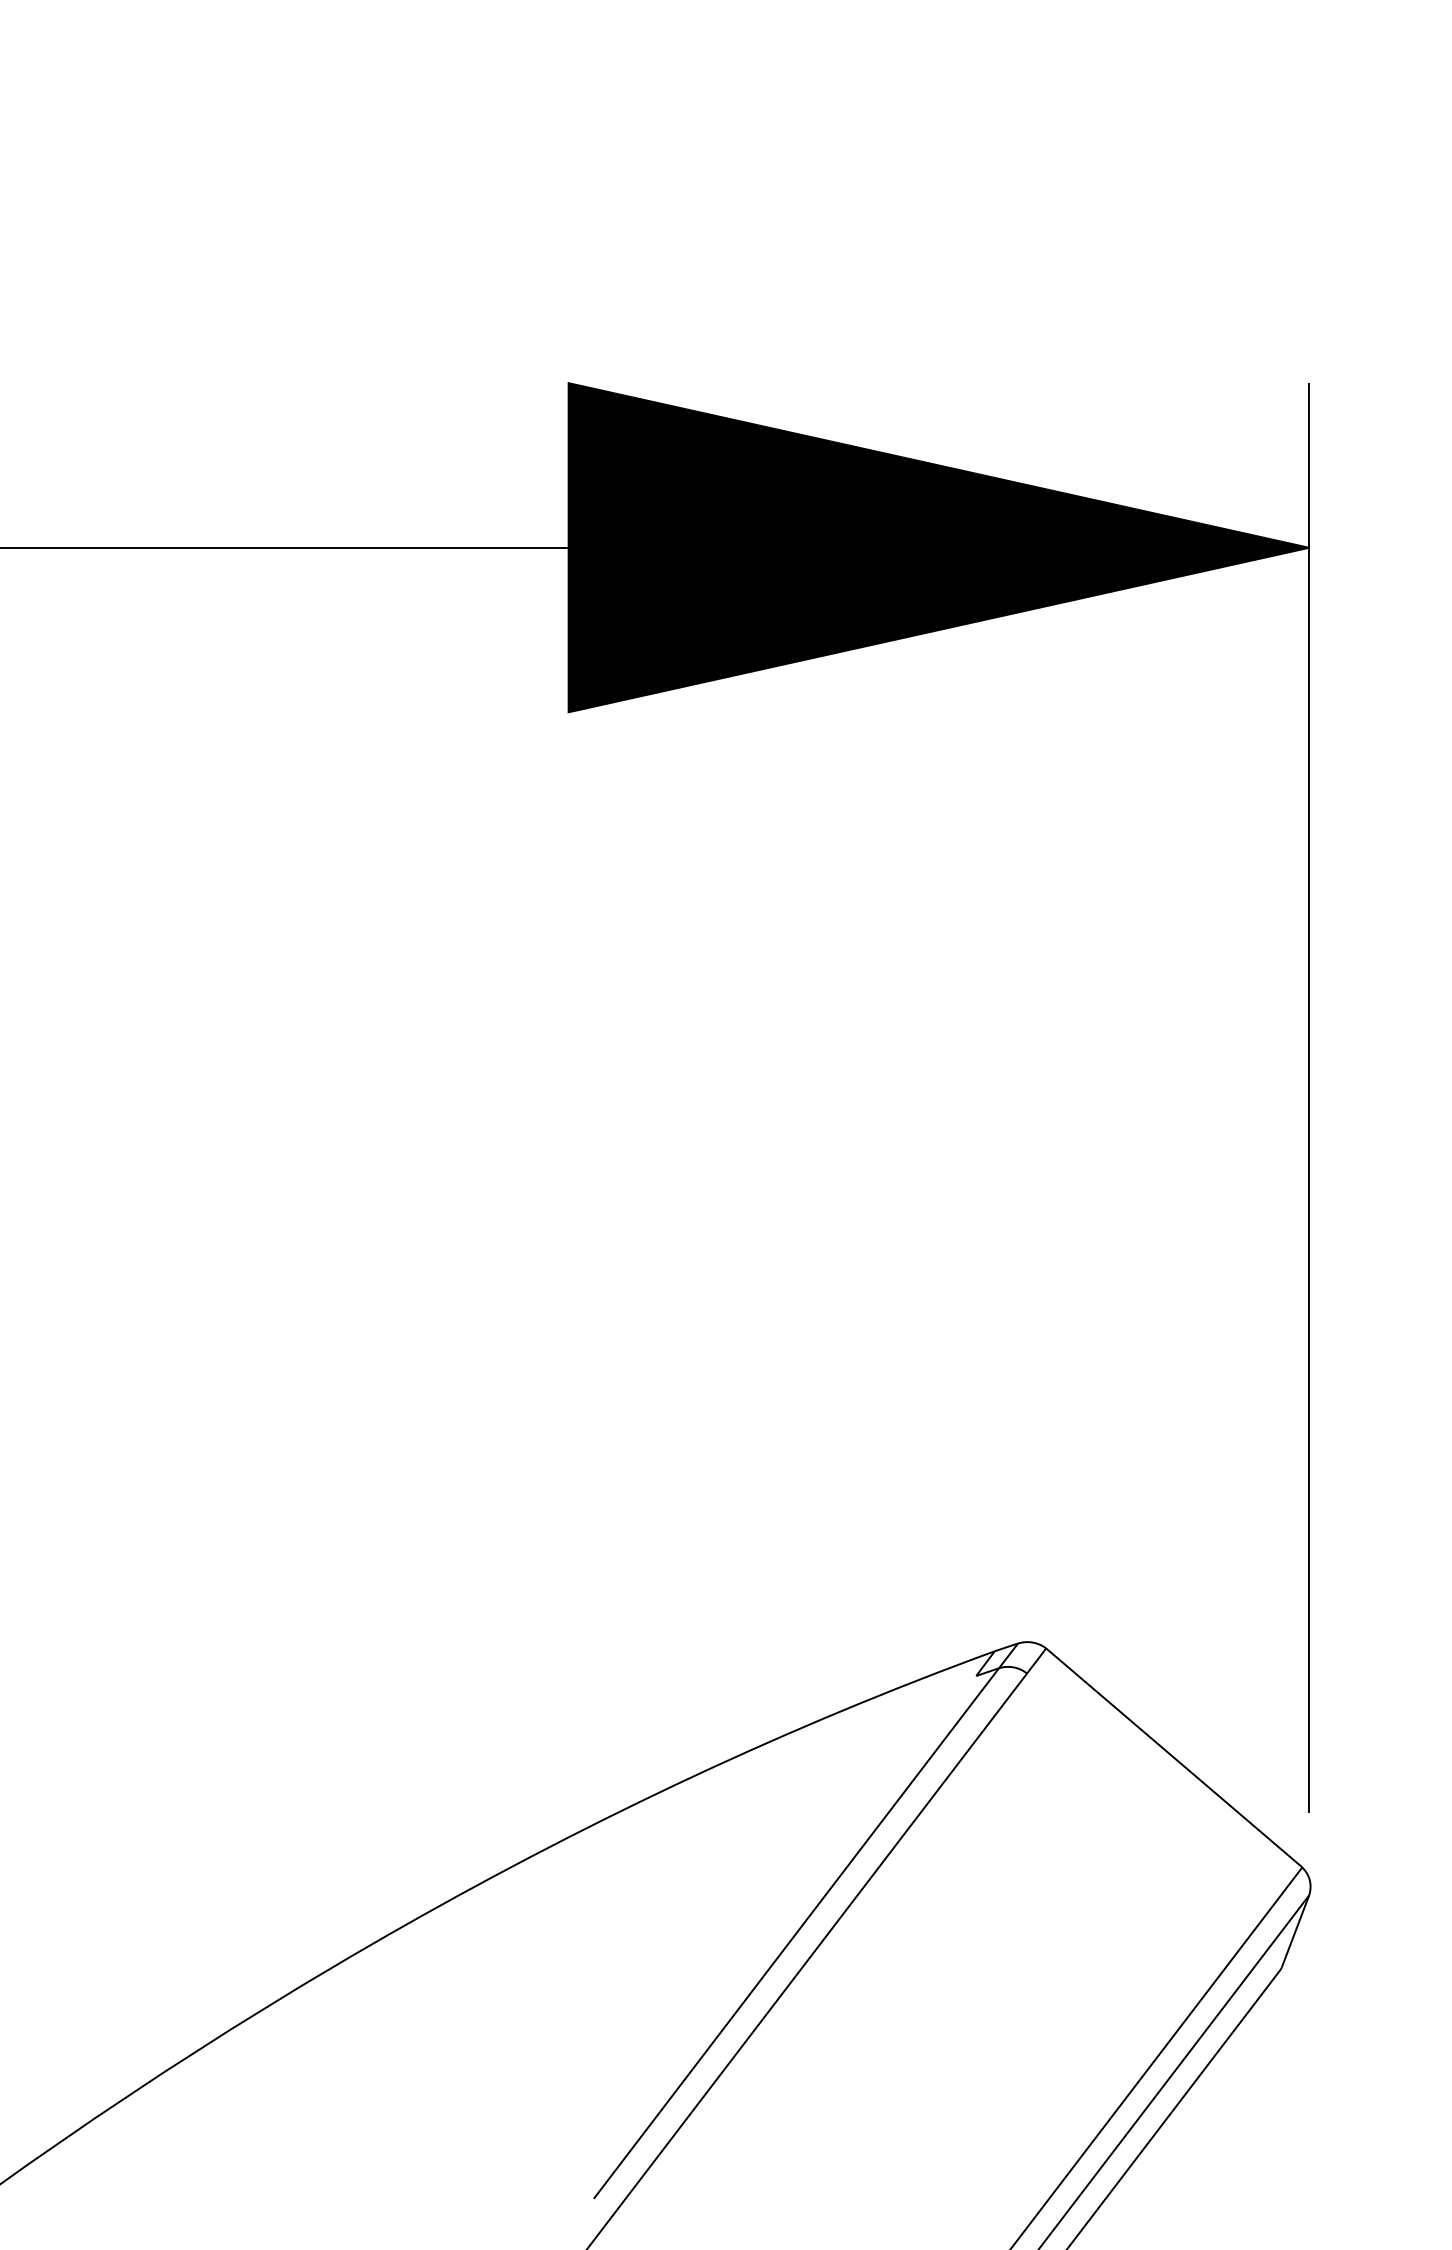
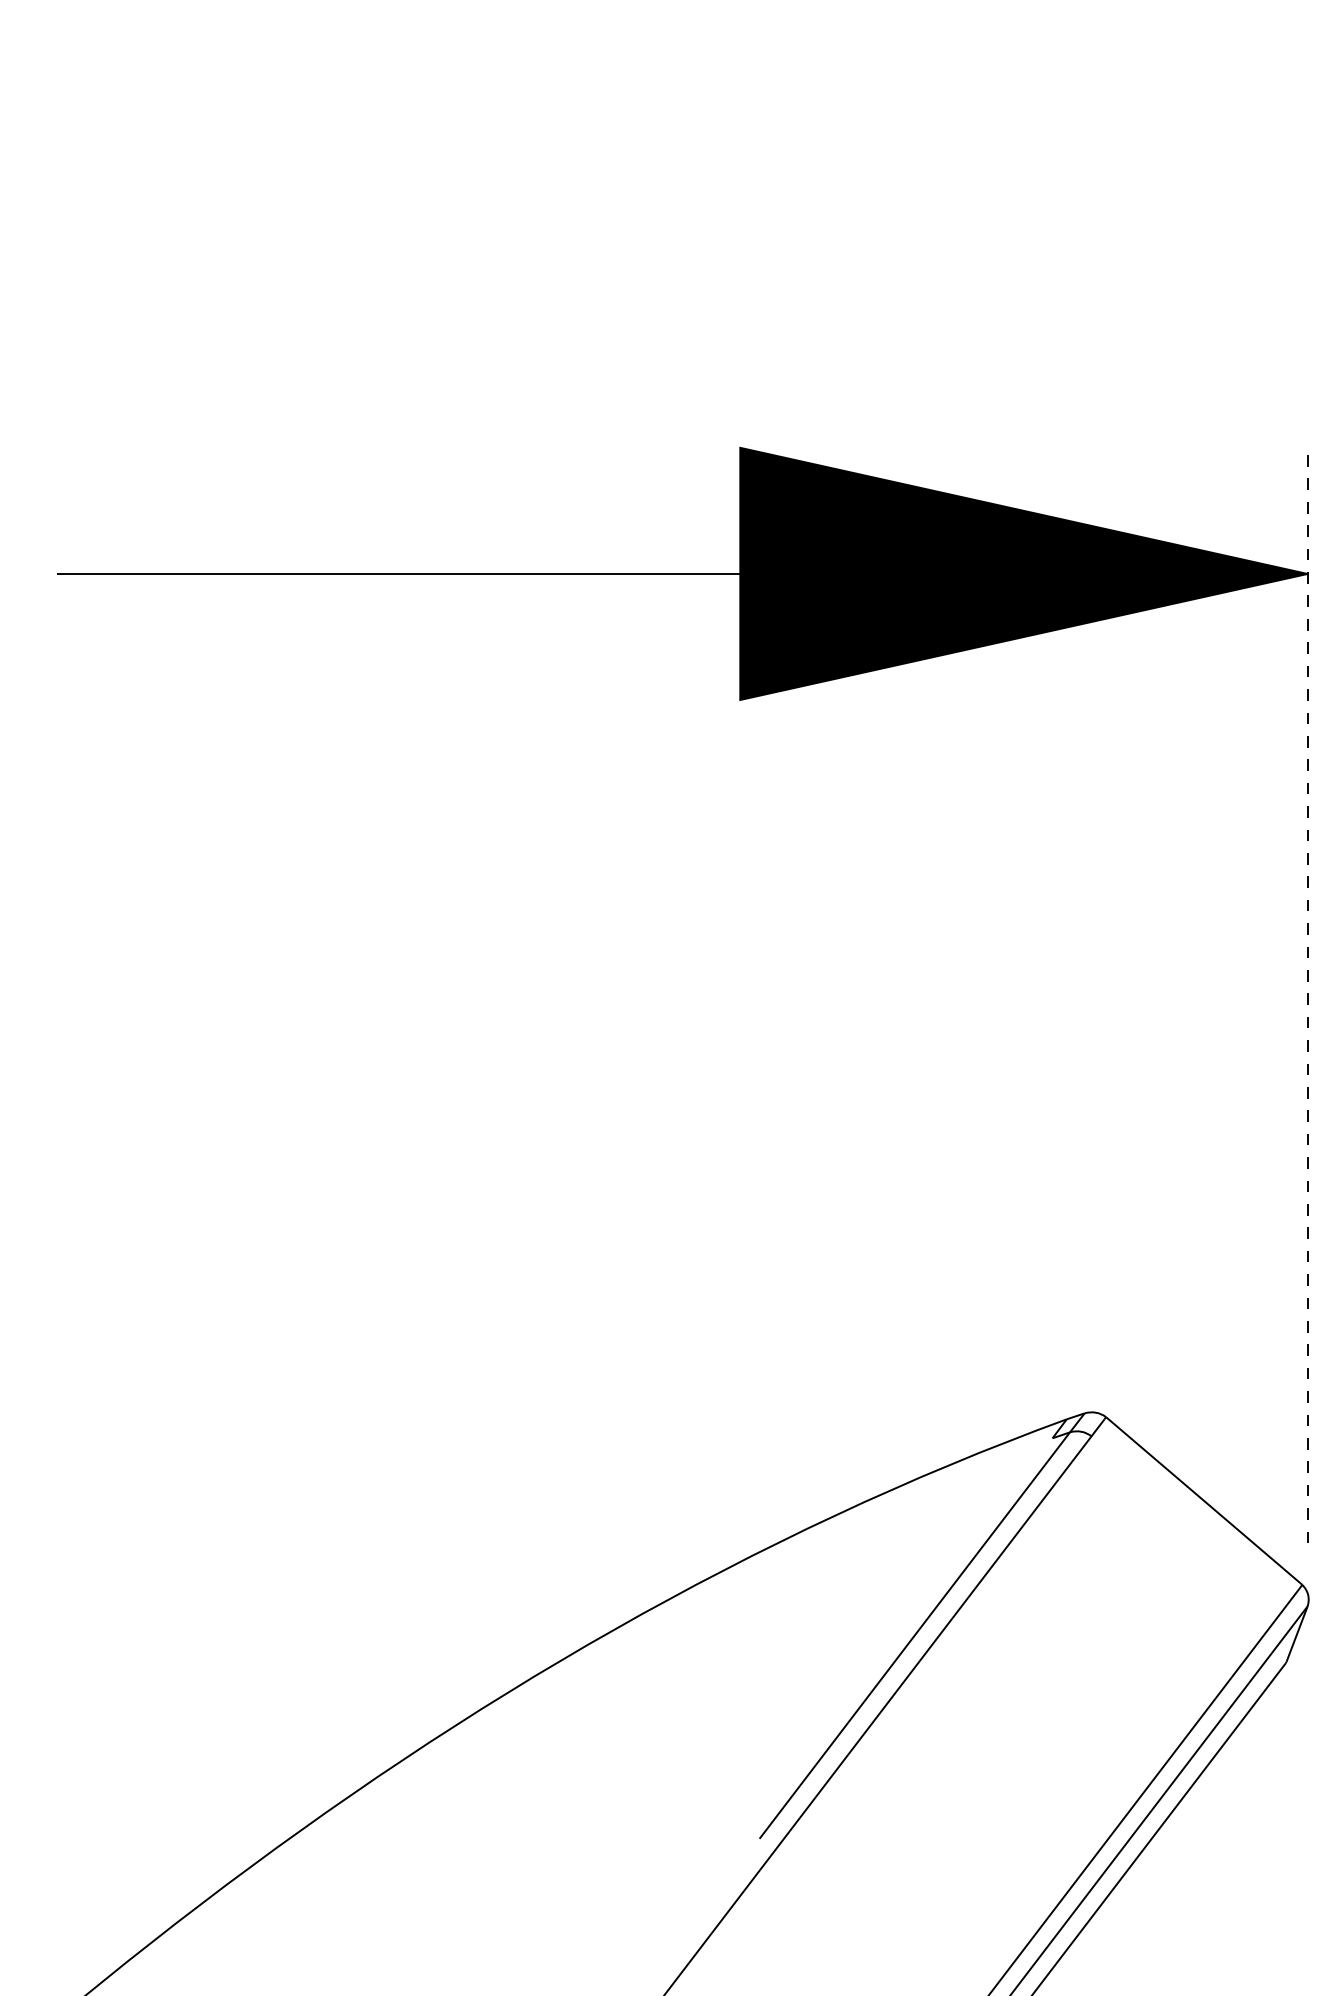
line: (1309, 1098) -> (1307, 995), solid -> dashed

